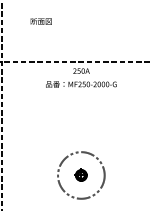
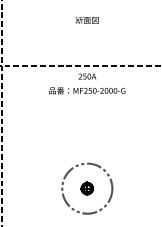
text: (41, 20) -> (87, 19), moved

